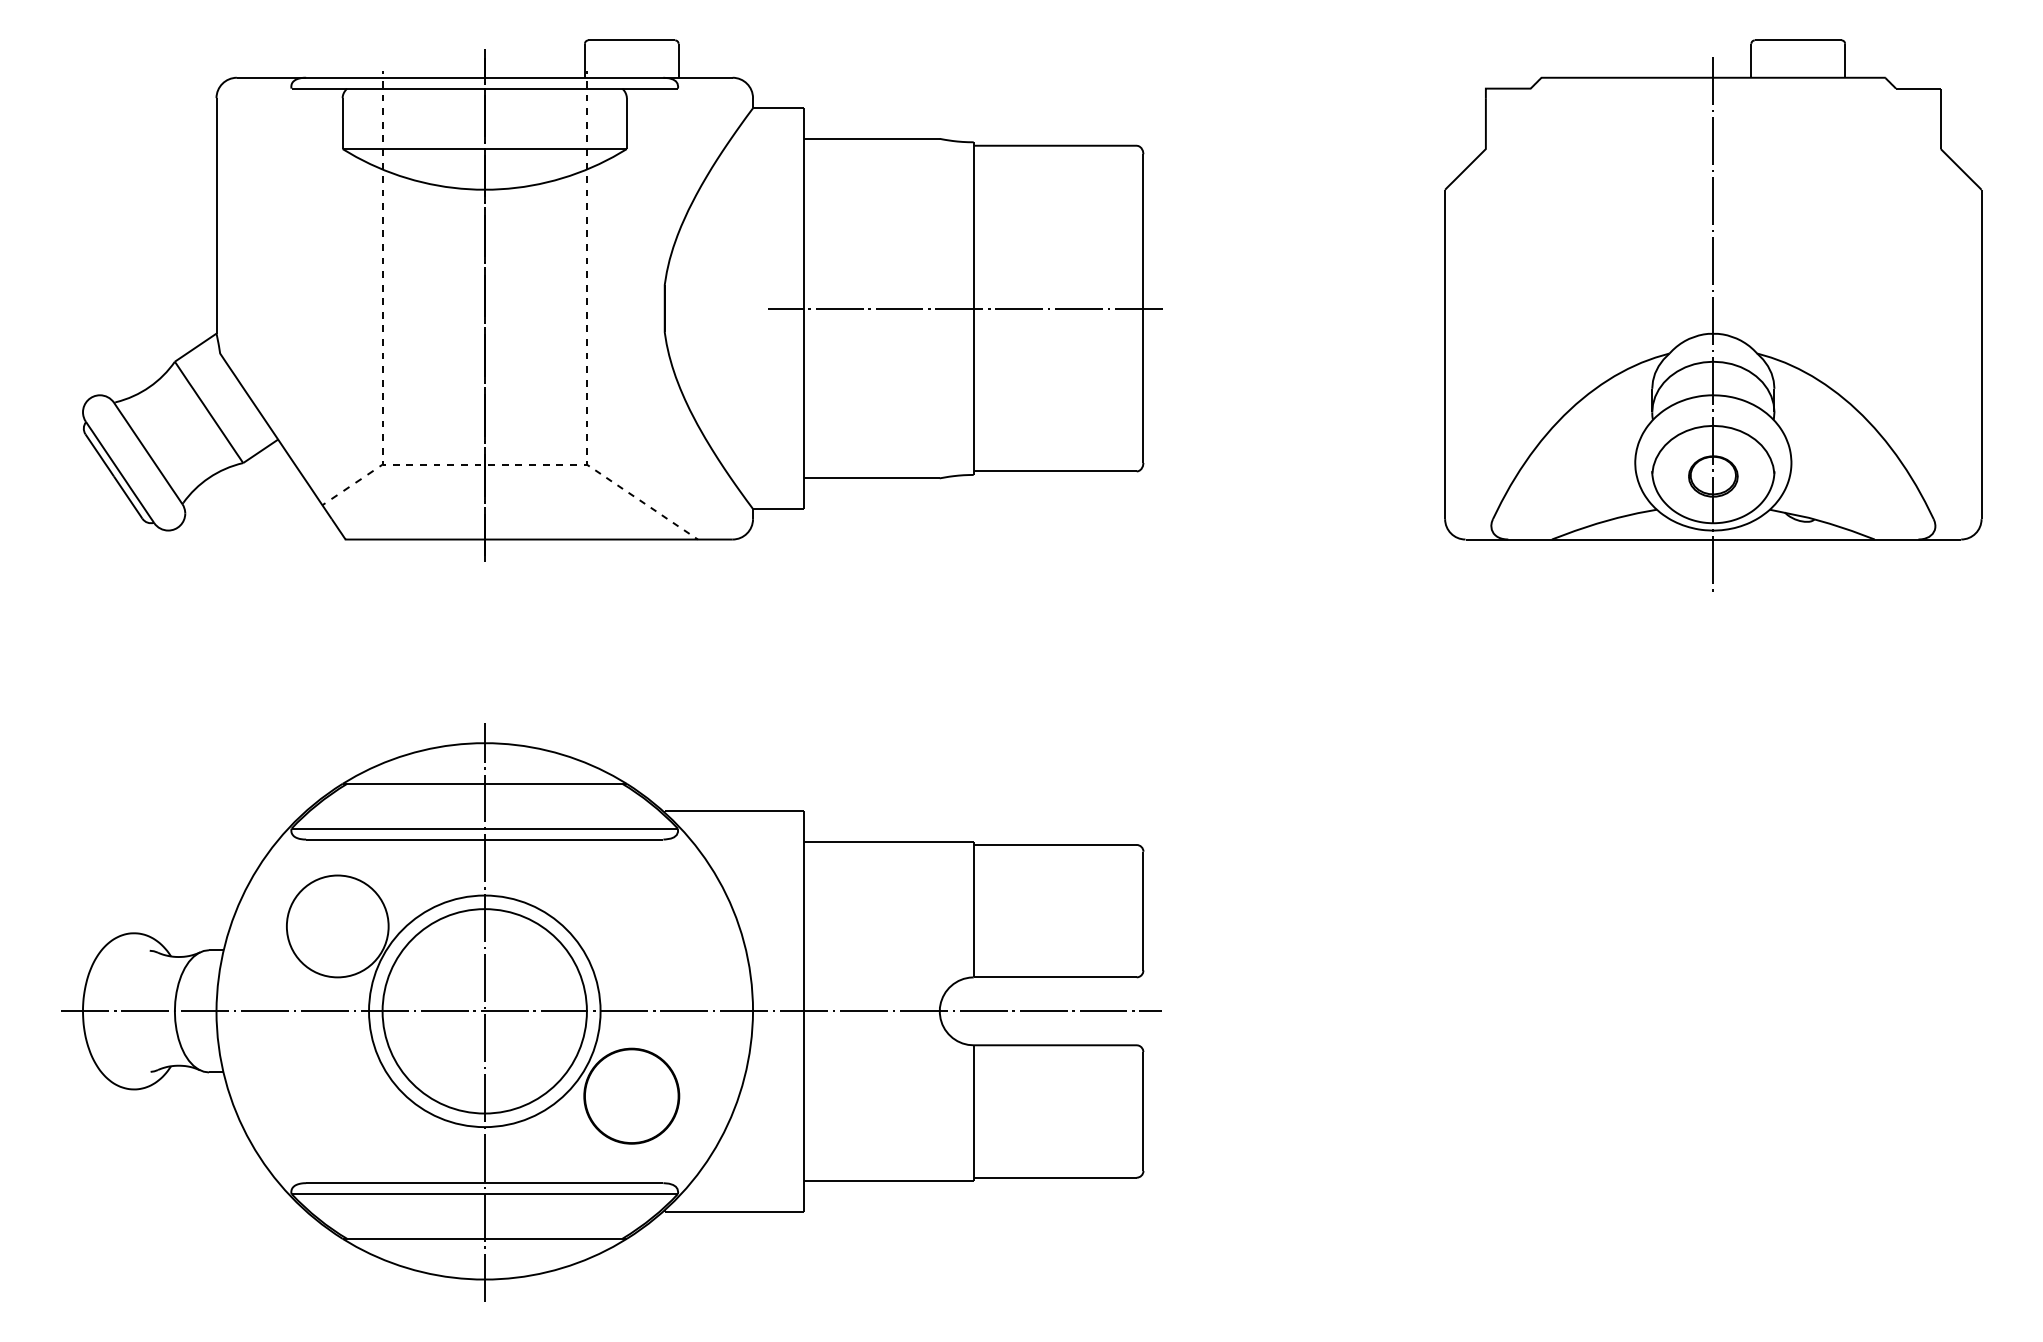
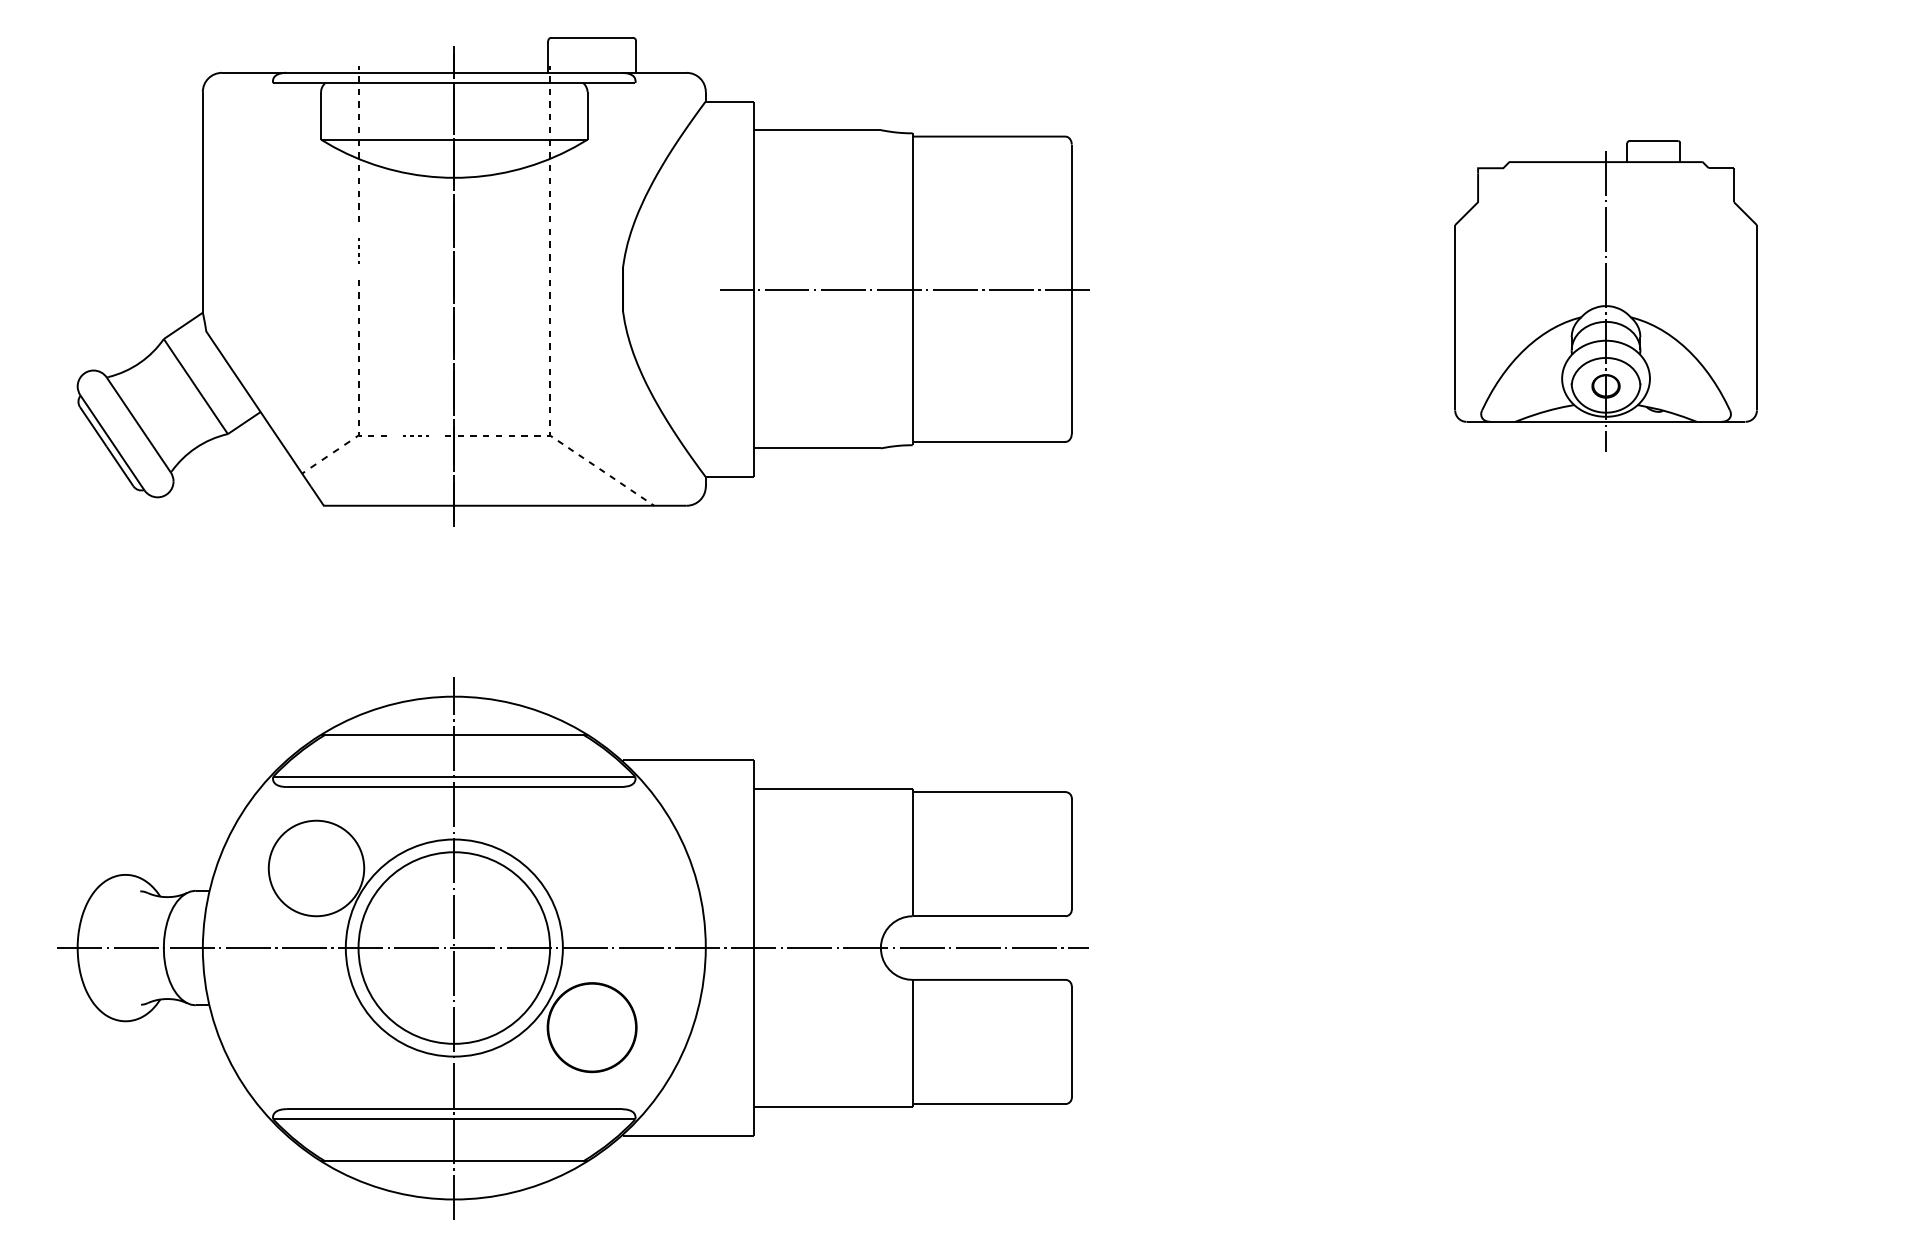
part: (382, 267) -> (358, 250), size x0.6
part: (1712, 315) -> (1605, 295), size x0.6
part: (443, 464) -> (415, 435), size x0.6

